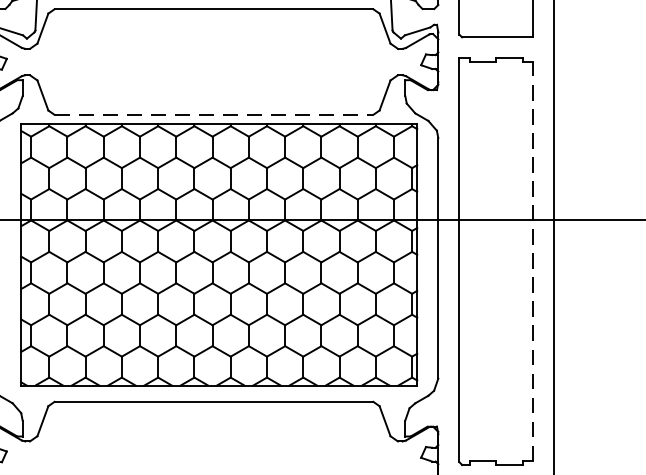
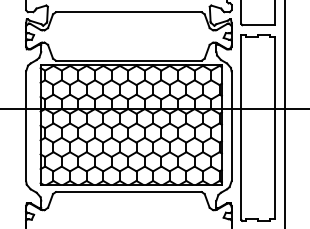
line: (213, 114) -> (128, 60), dashed -> solid
line: (534, 260) -> (275, 127), dashed -> solid

